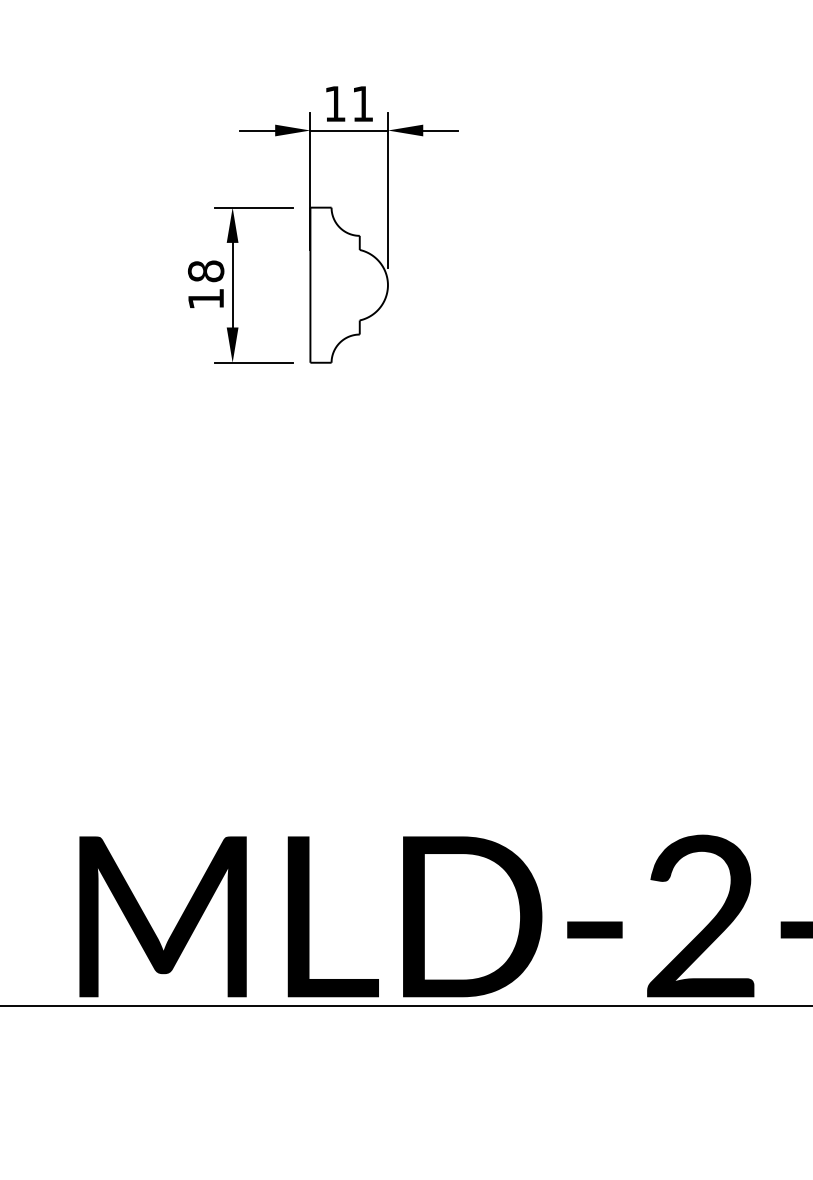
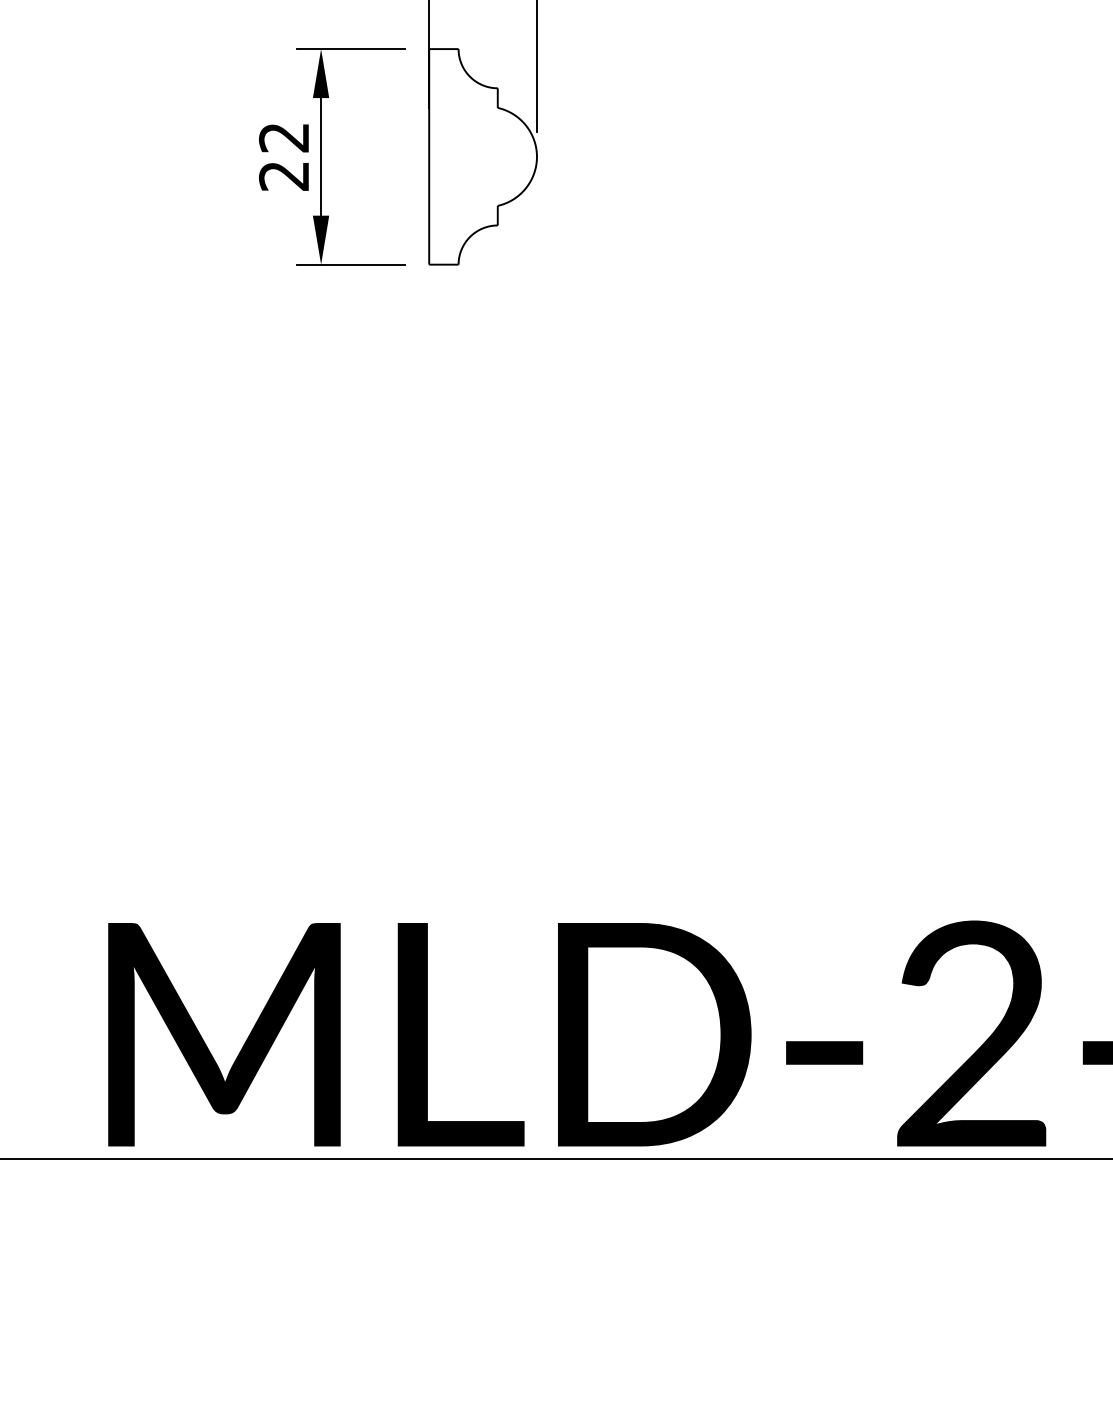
text: (206, 284) -> (284, 155), 18 -> 22

